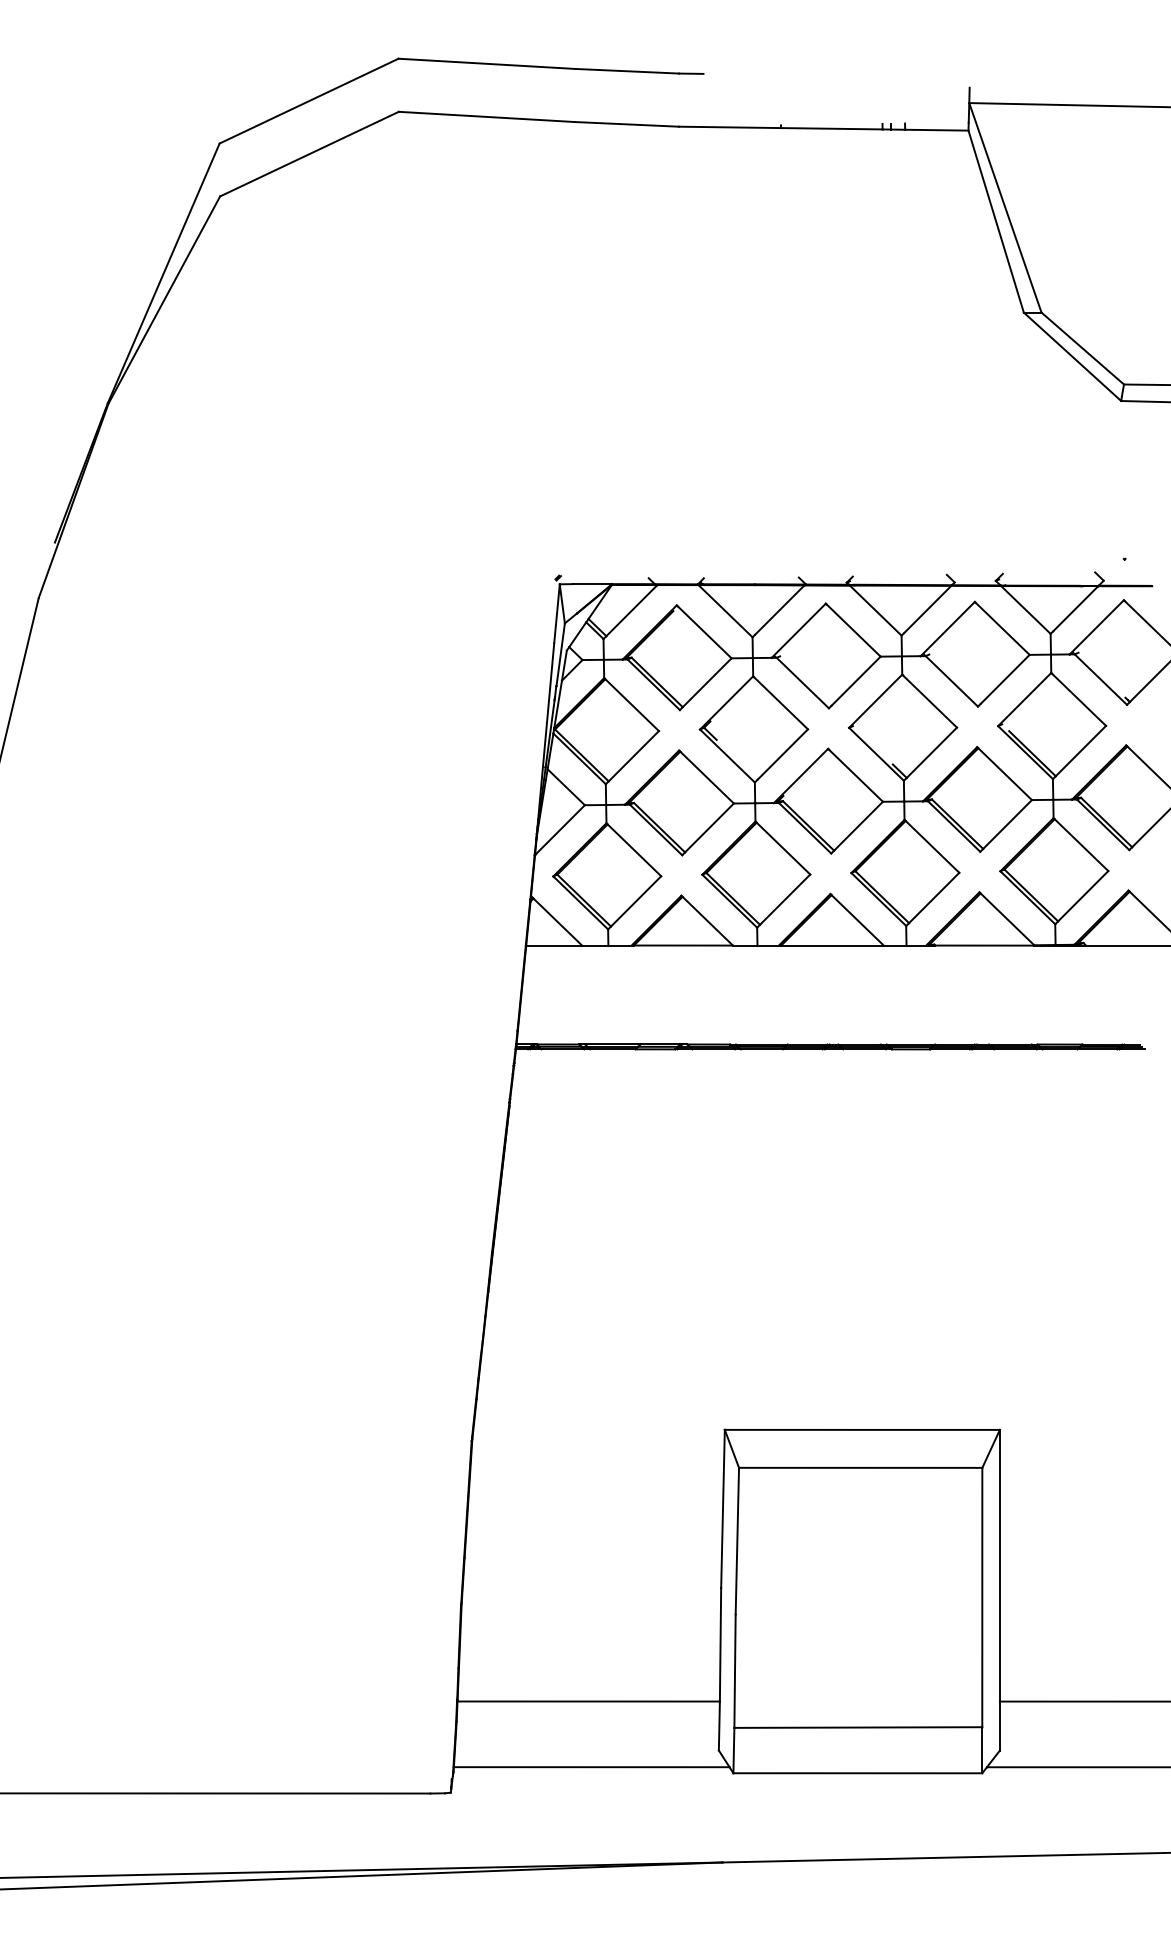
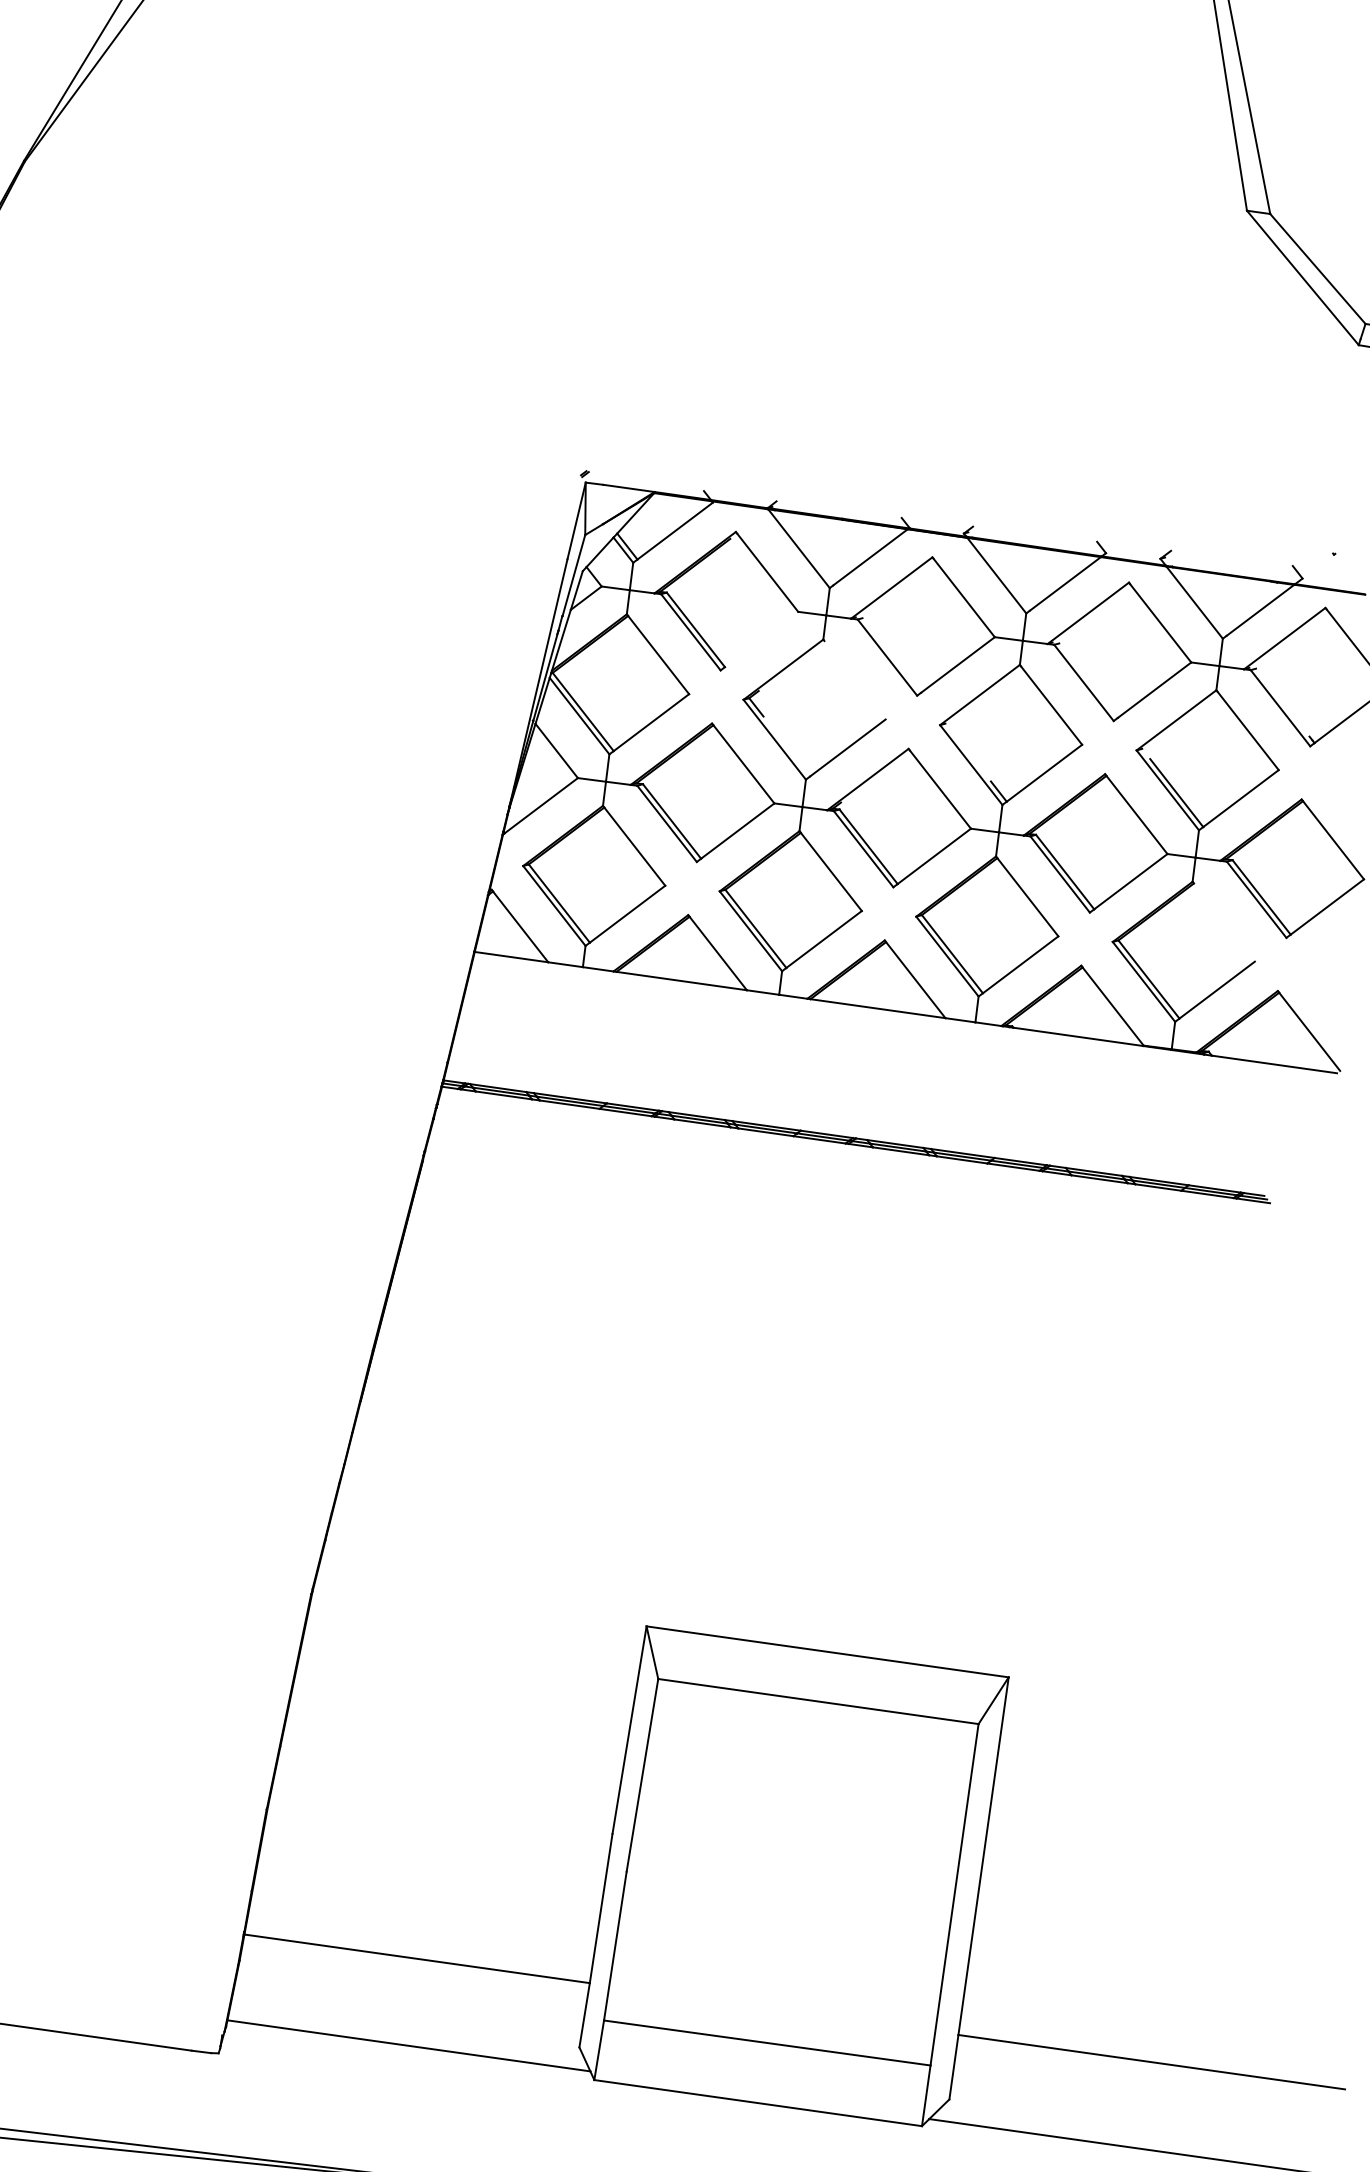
line: (706, 682) -> (760, 639), removed
line: (780, 703) -> (854, 680), removed
line: (1081, 845) -> (1224, 923), removed

